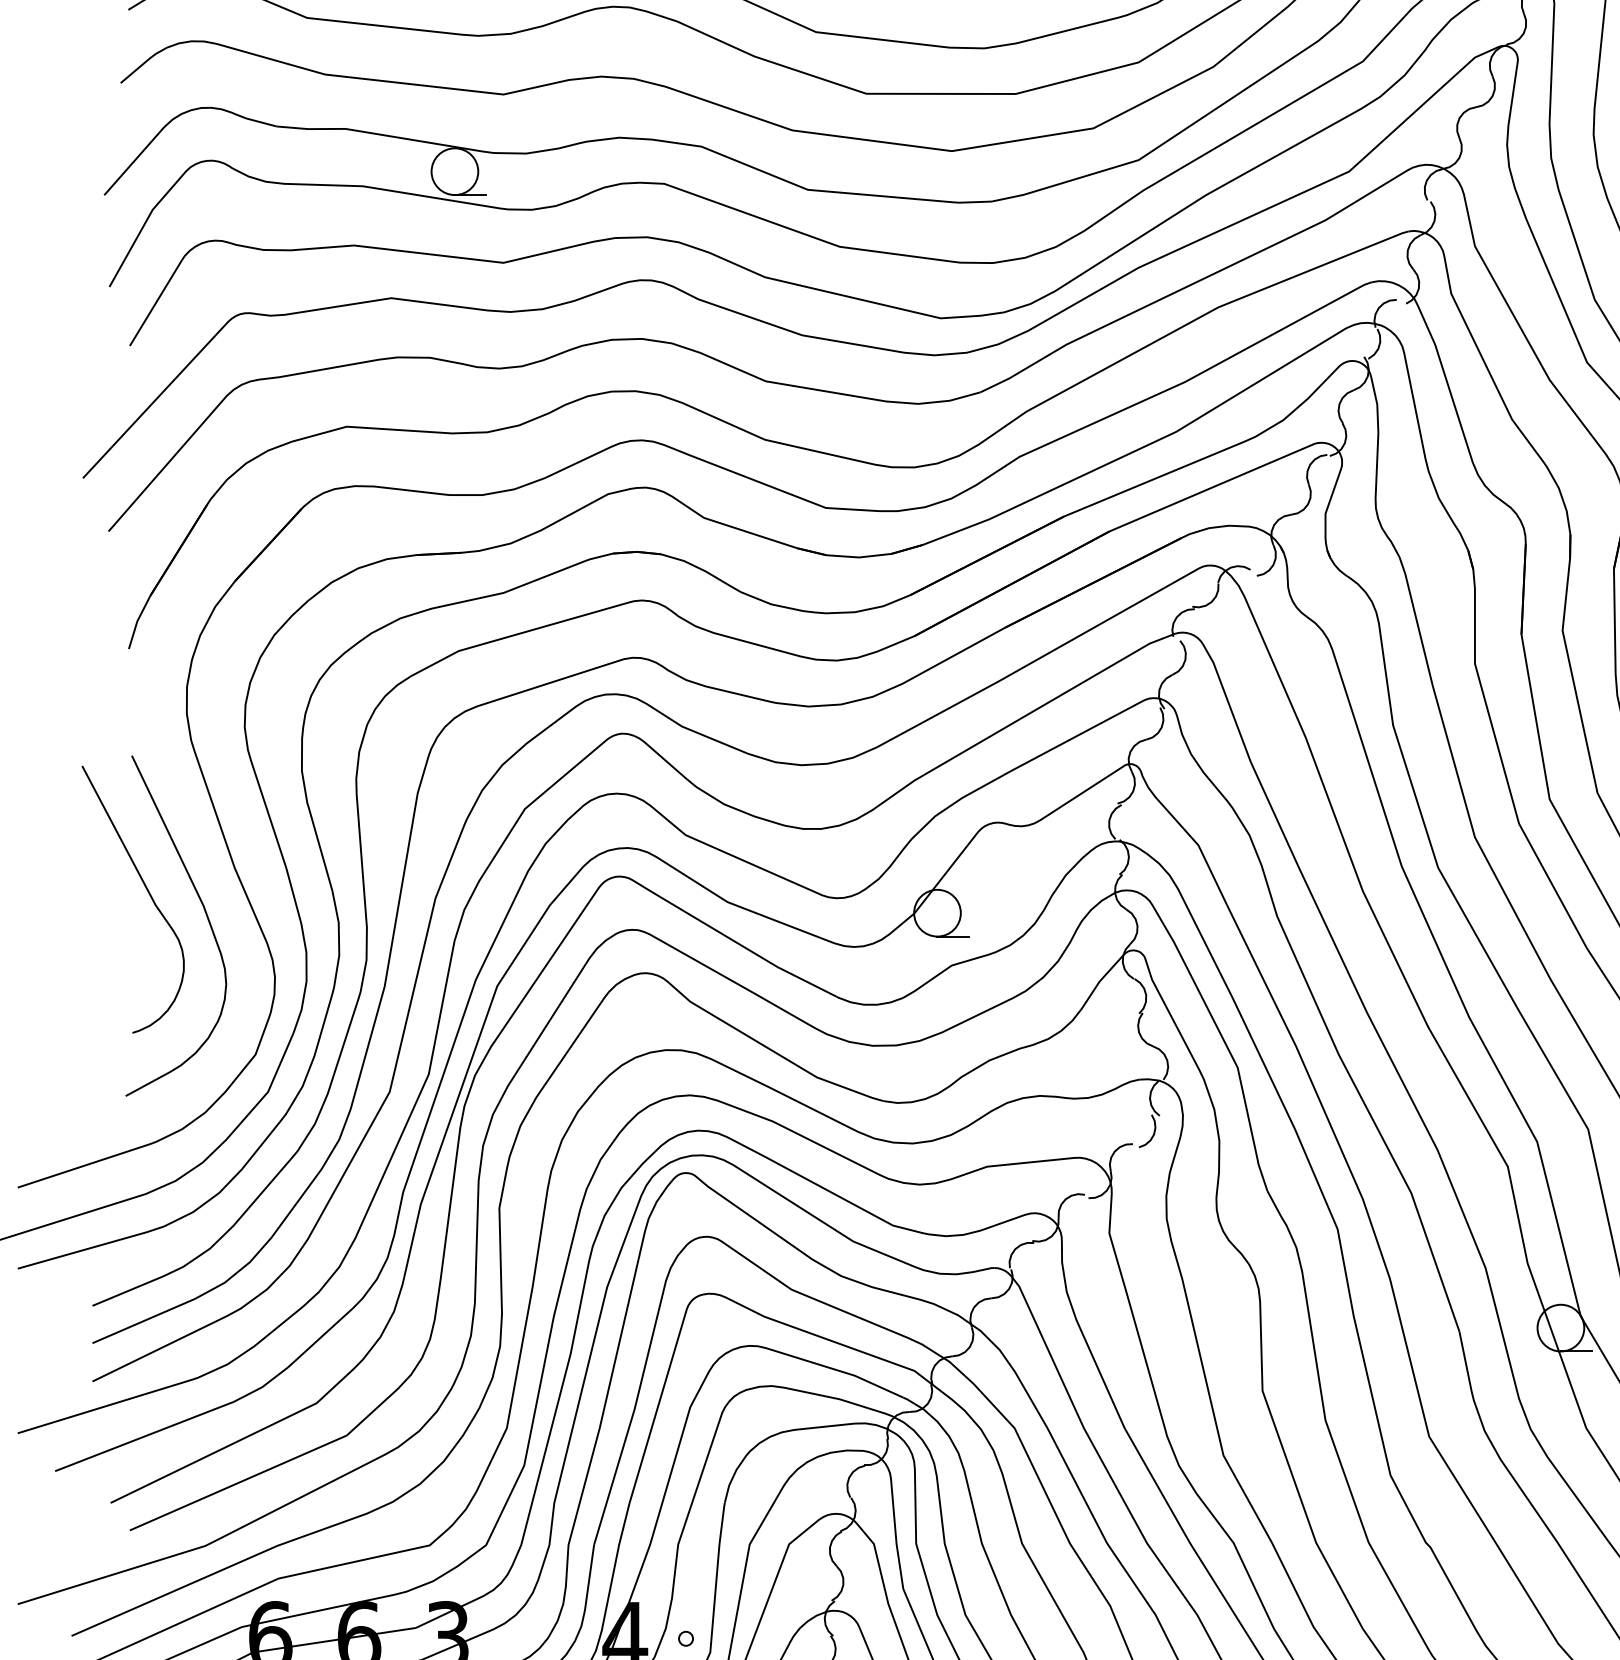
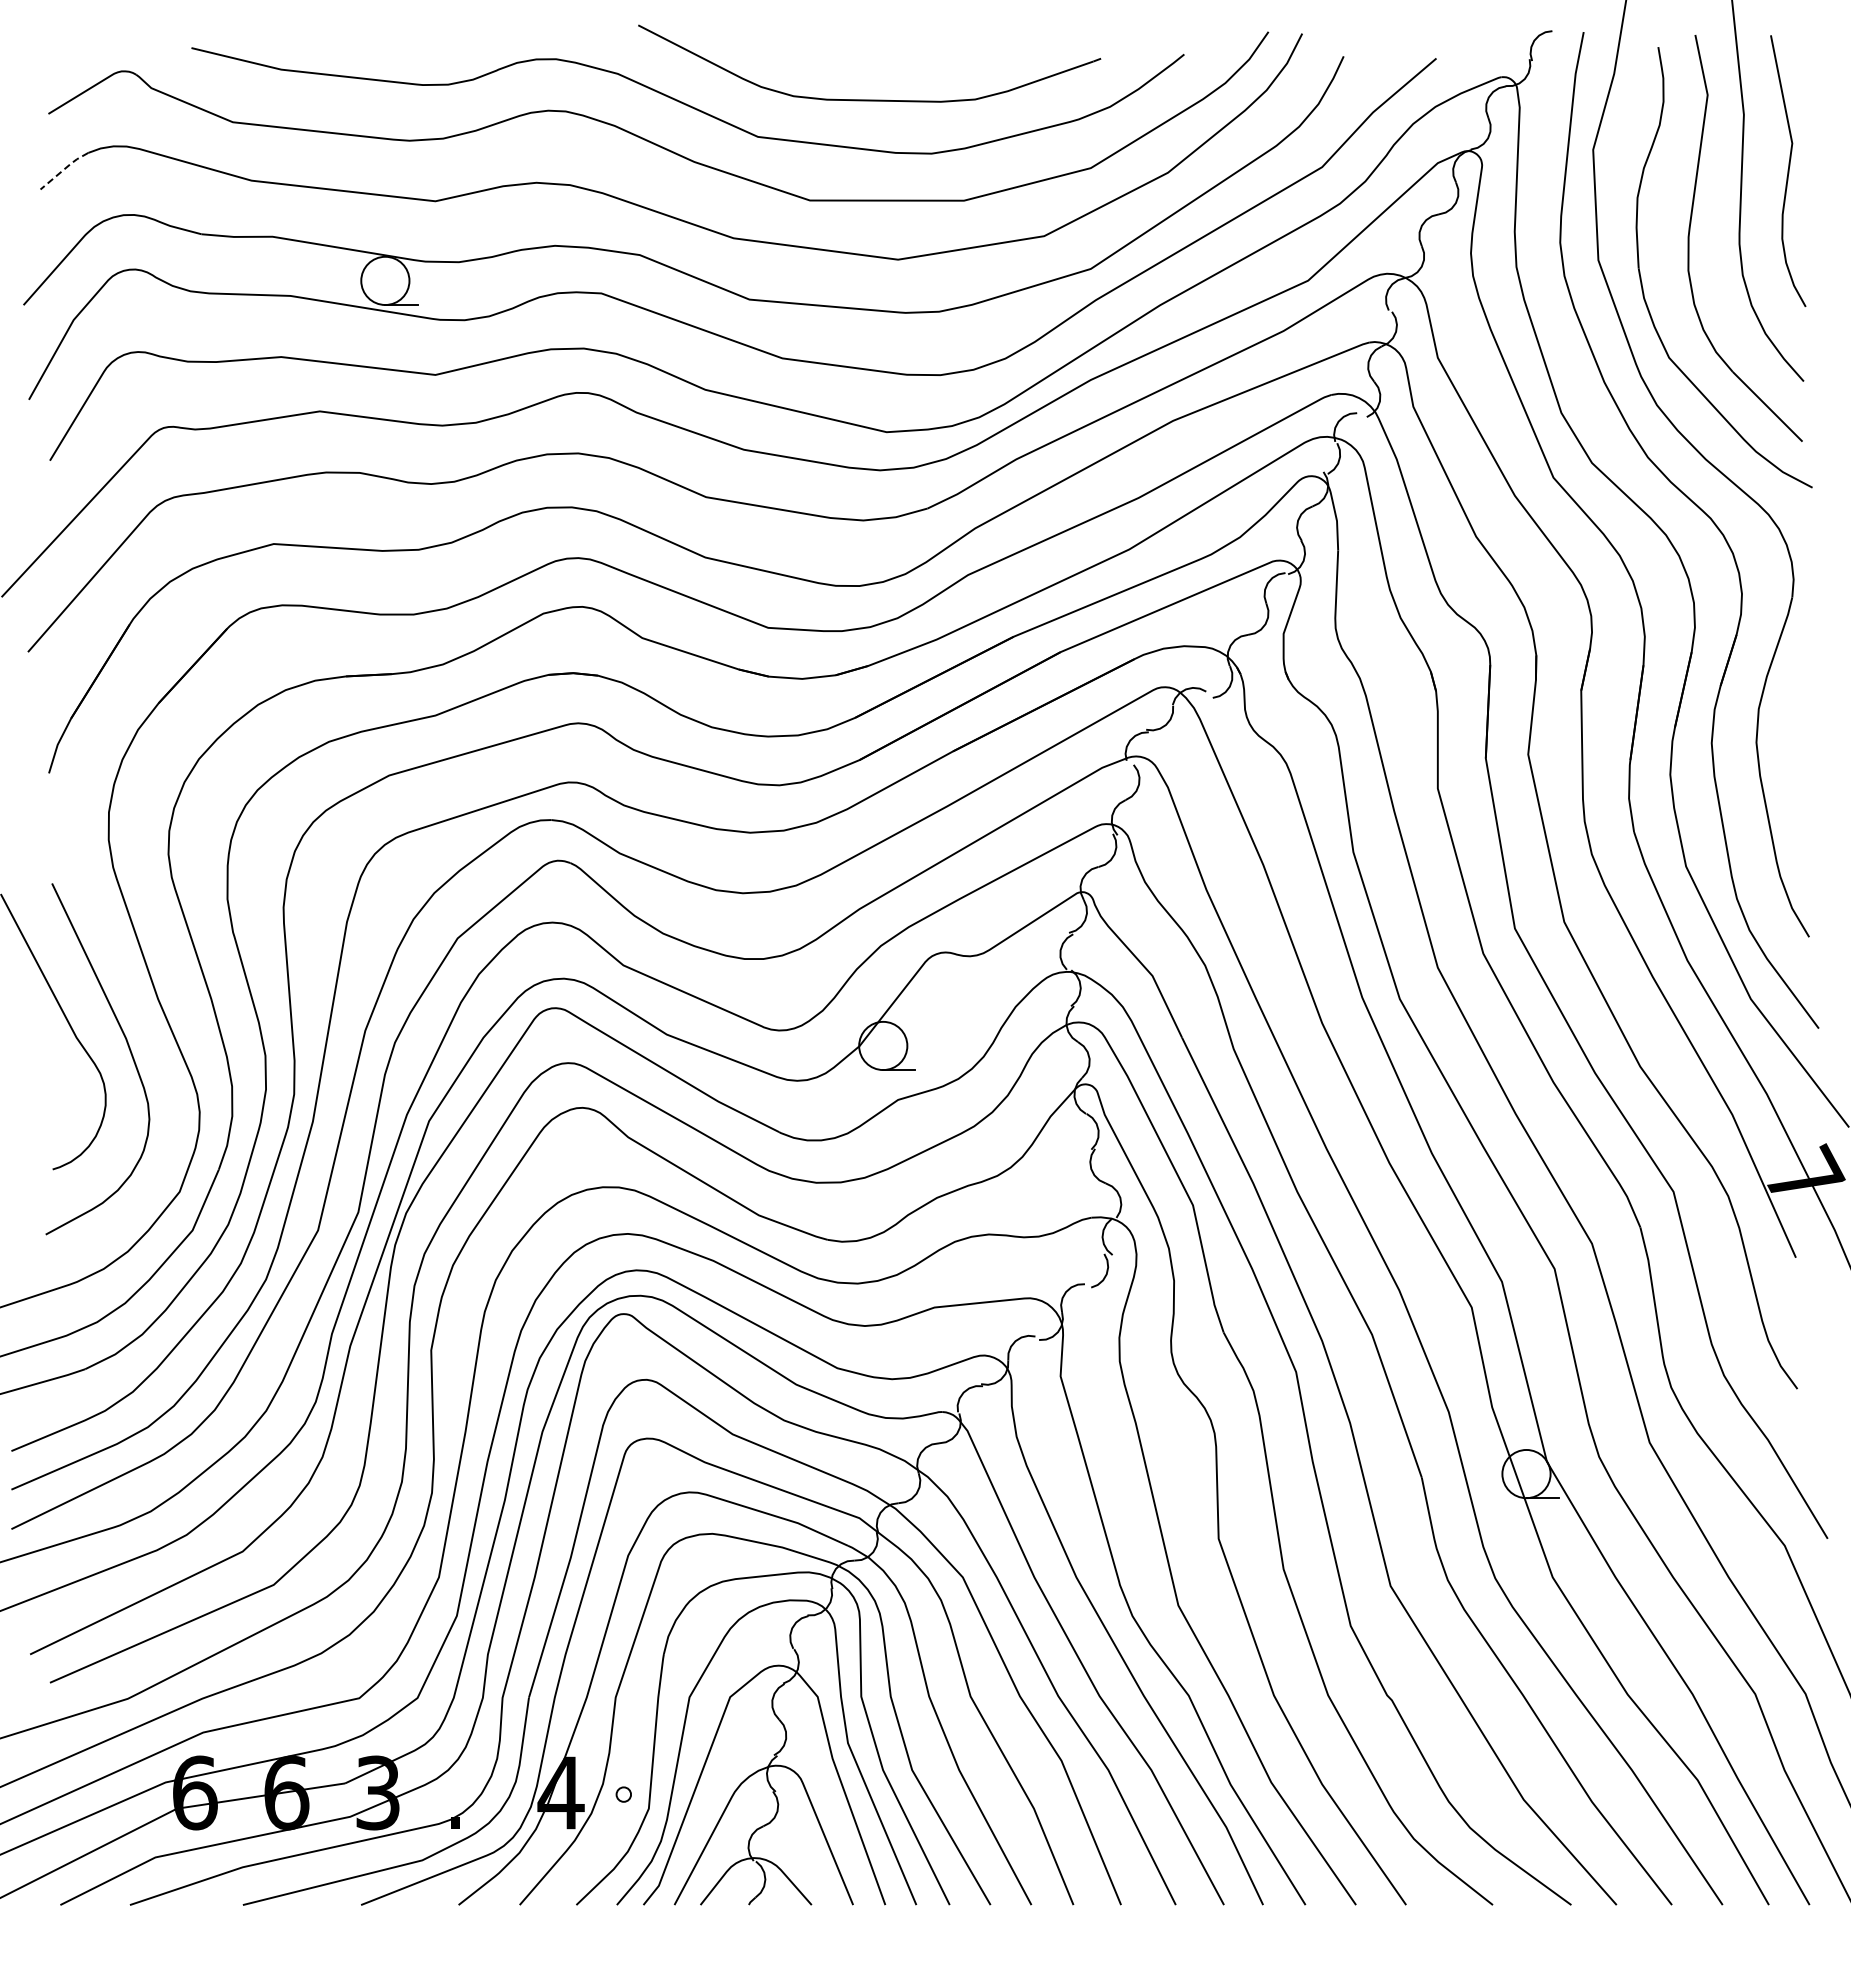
line: (143, 63) -> (64, 169), solid -> dashed

